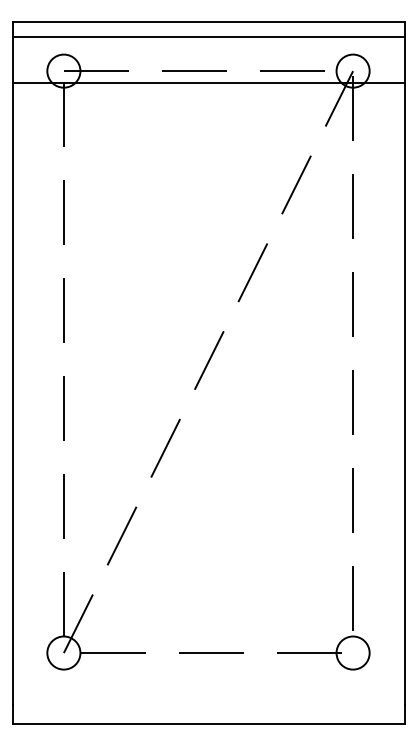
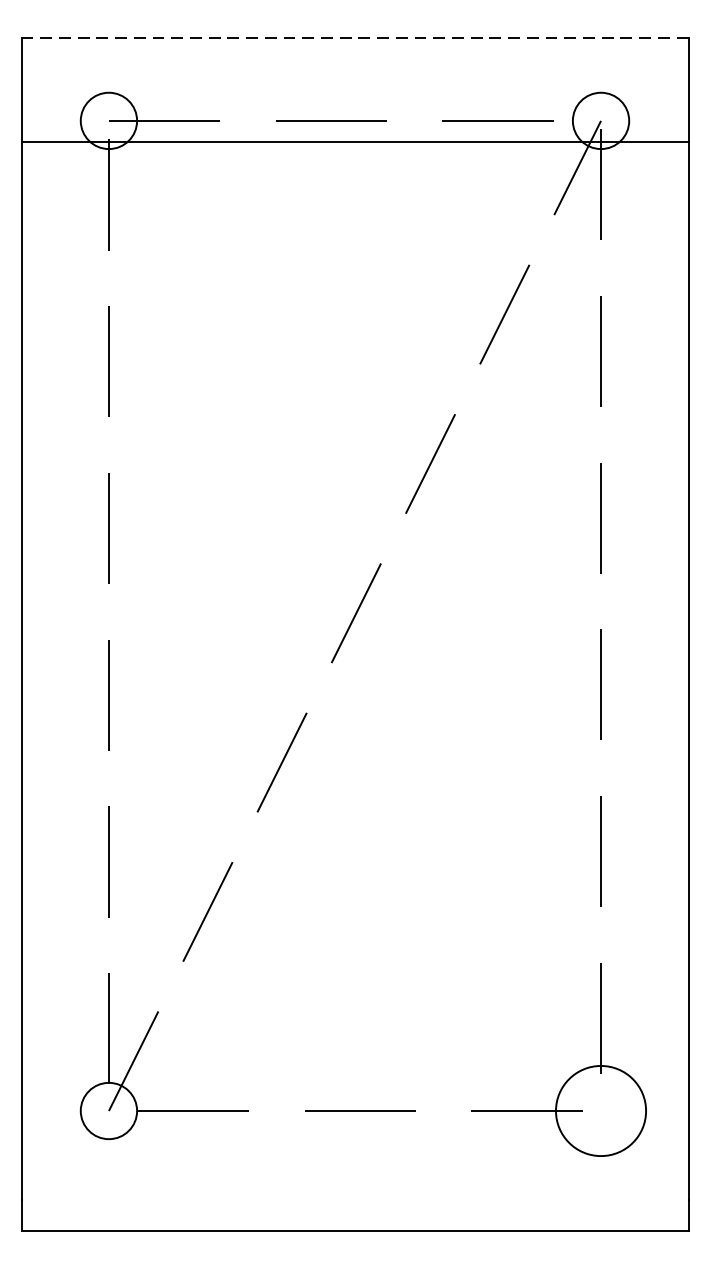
line: (208, 22) -> (355, 38), solid -> dashed
line: (208, 37) -> (355, 63), removed
circle: (352, 652) -> (600, 1110), size x1.6

